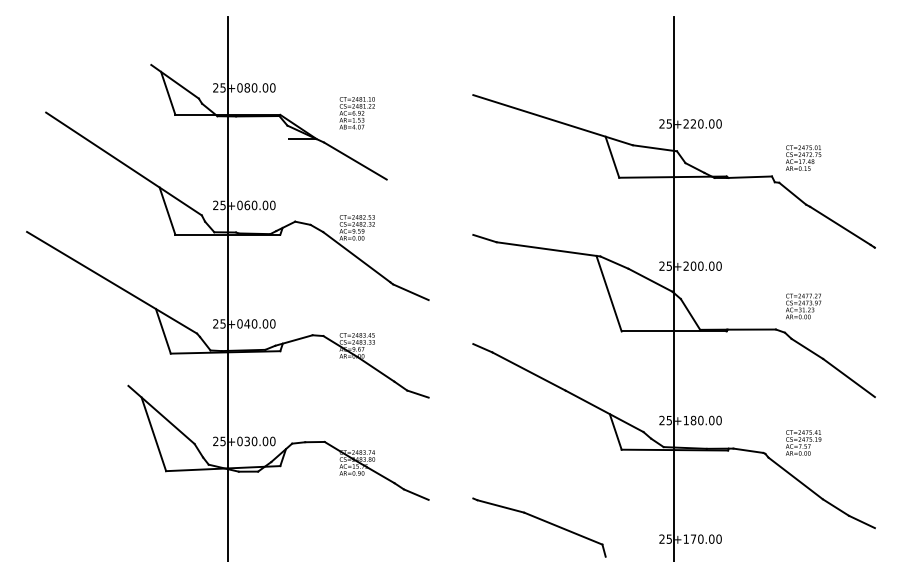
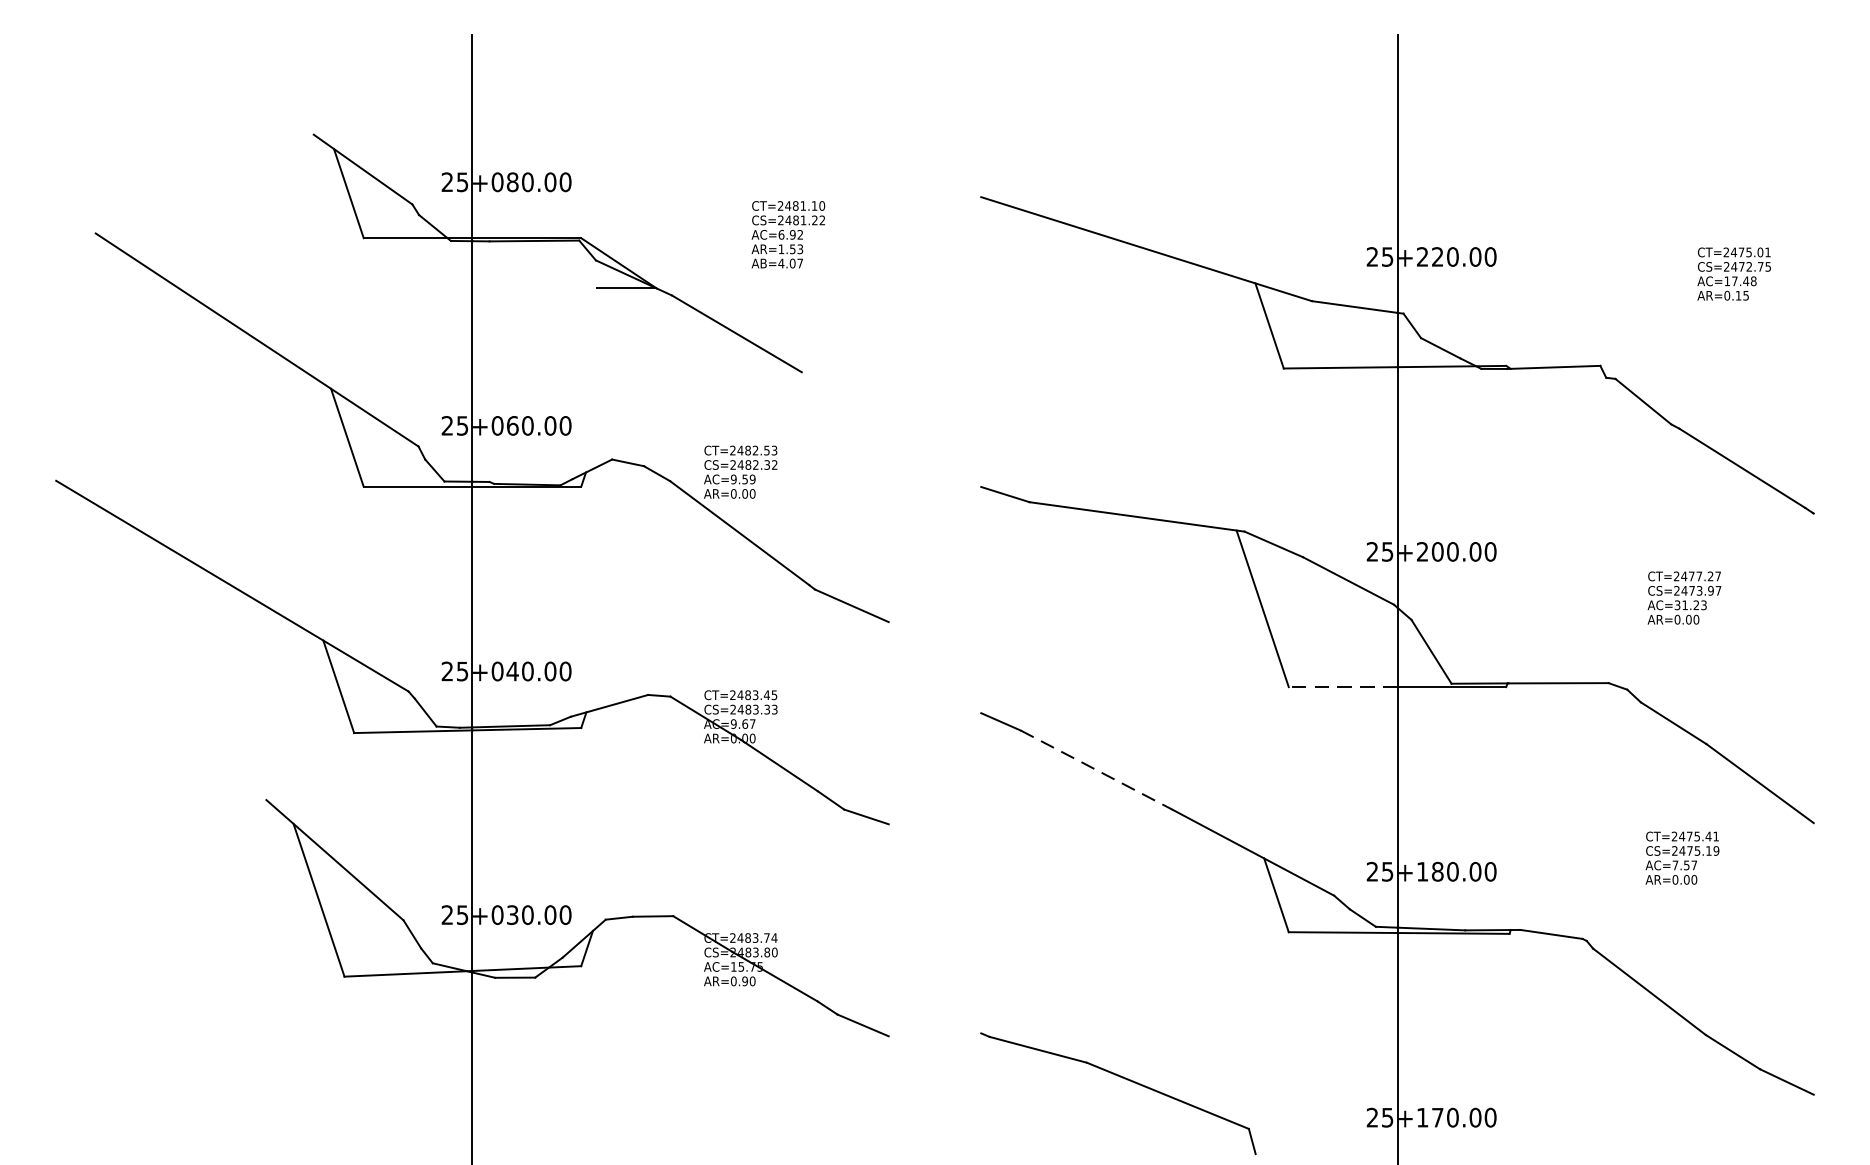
text: (356, 113) -> (786, 235), moved
text: (803, 157) -> (1734, 272), moved
text: (803, 306) -> (1684, 598), moved
line: (647, 331) -> (1342, 687), solid -> dashed
line: (529, 371) -> (1097, 770), solid -> dashed
text: (803, 442) -> (1682, 857), moved

